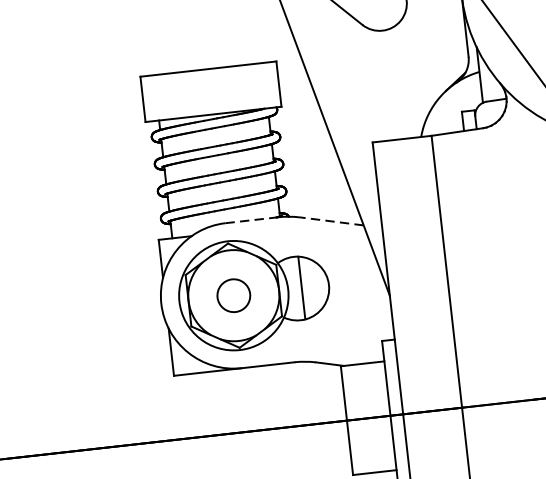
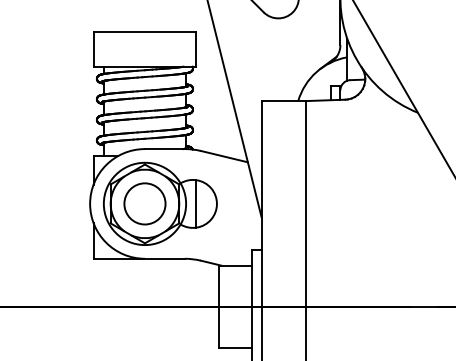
line: (251, 220) -> (164, 149), dashed -> solid
line: (330, 221) -> (223, 156), dashed -> solid
circle: (233, 295) -> (144, 203), size x1.67

